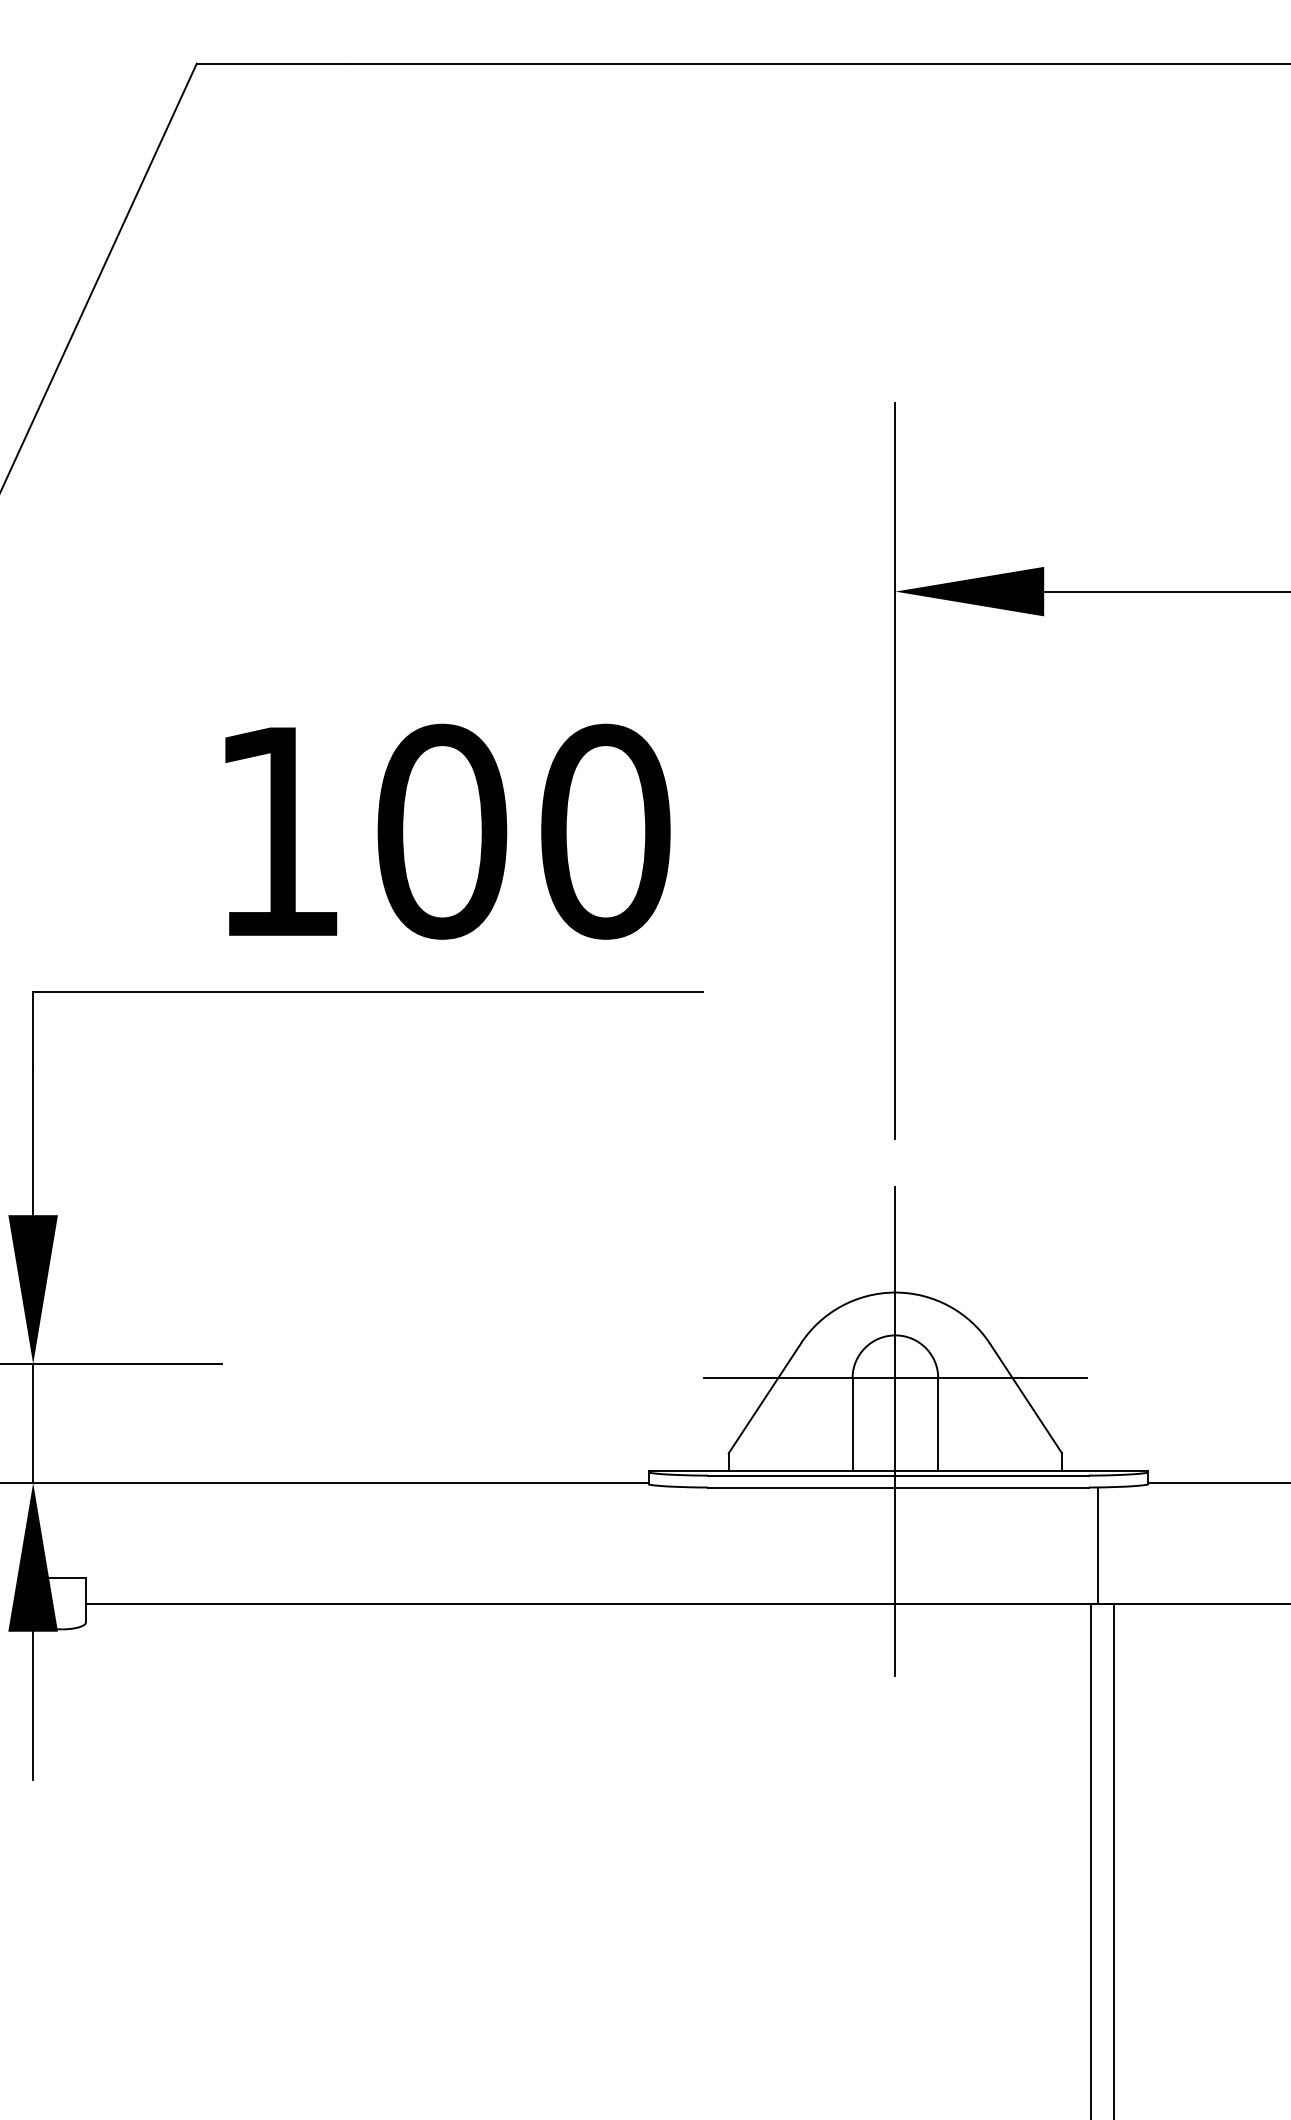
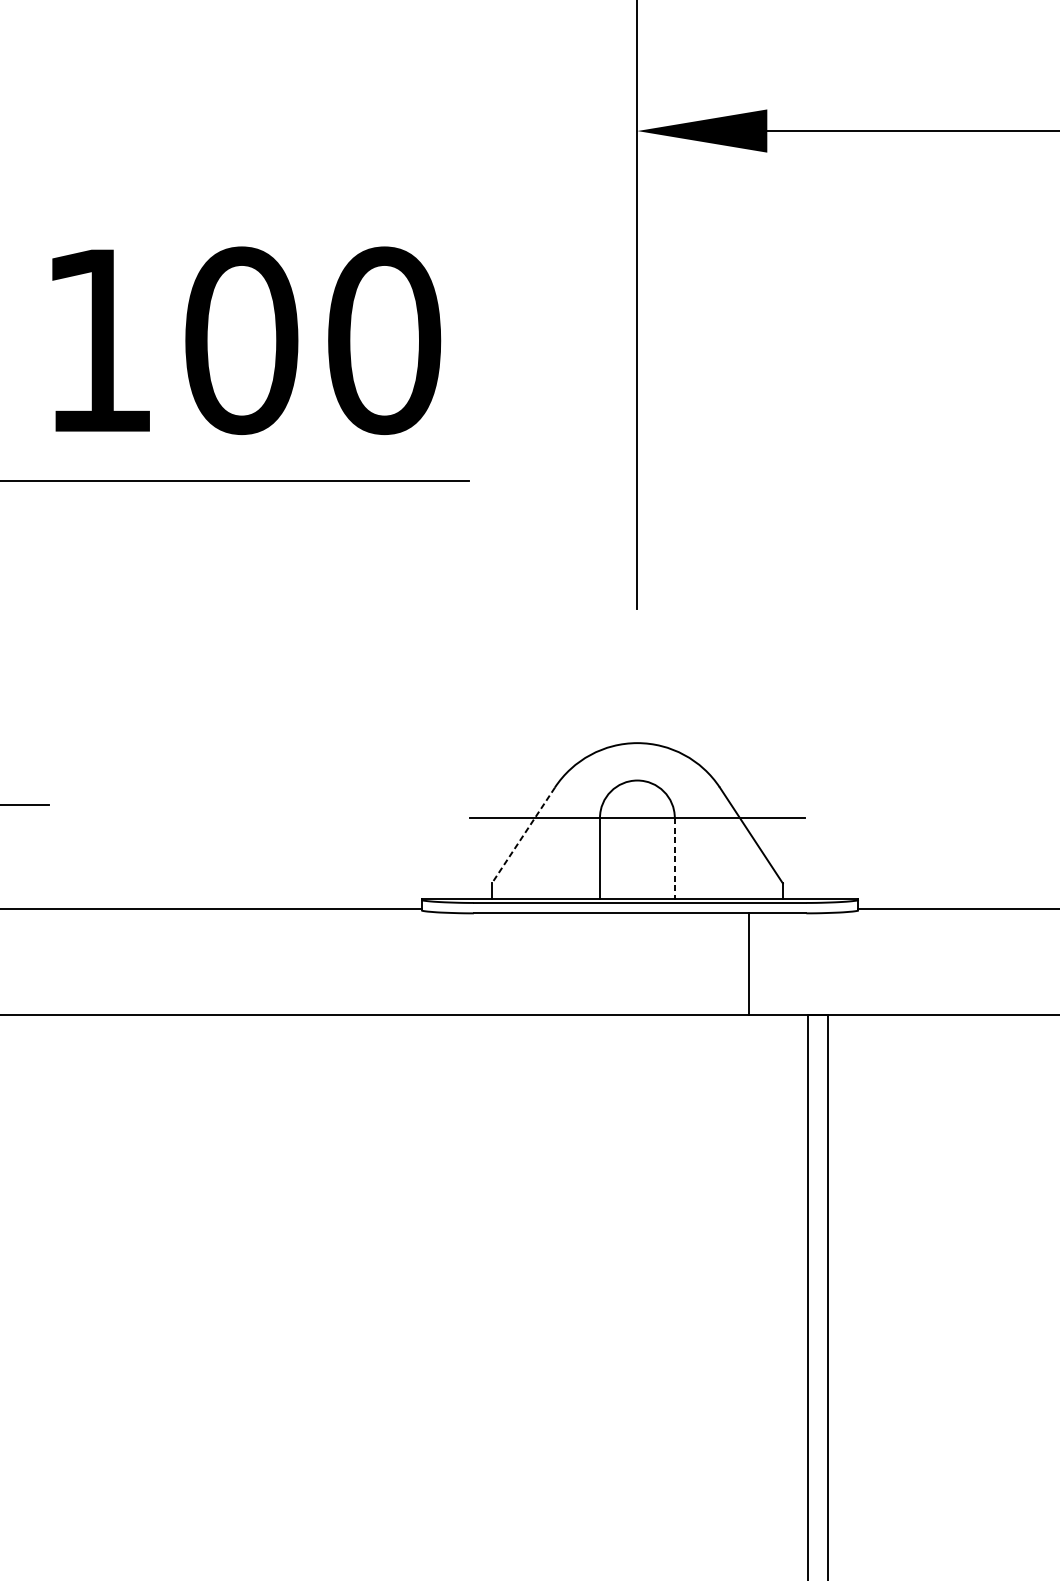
line: (764, 1398) -> (523, 835), solid -> dashed
line: (938, 1425) -> (675, 859), solid -> dashed
line: (895, 1430) -> (637, 863), removed
line: (1097, 1545) -> (748, 963), moved

